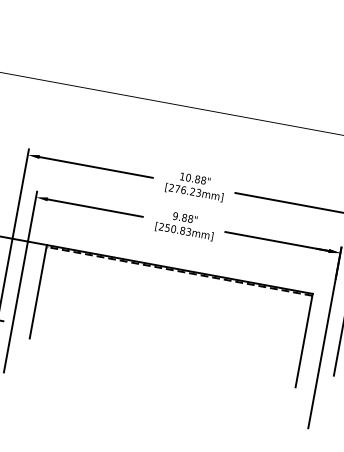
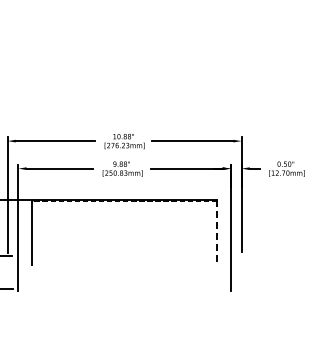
line: (304, 341) -> (217, 232), solid -> dashed

